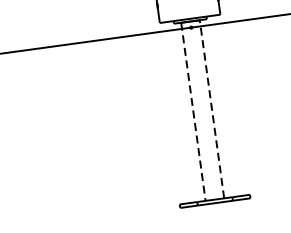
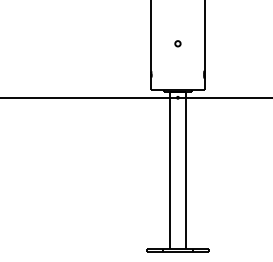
line: (212, 109) -> (186, 170), dashed -> solid
line: (193, 112) -> (169, 171), dashed -> solid

